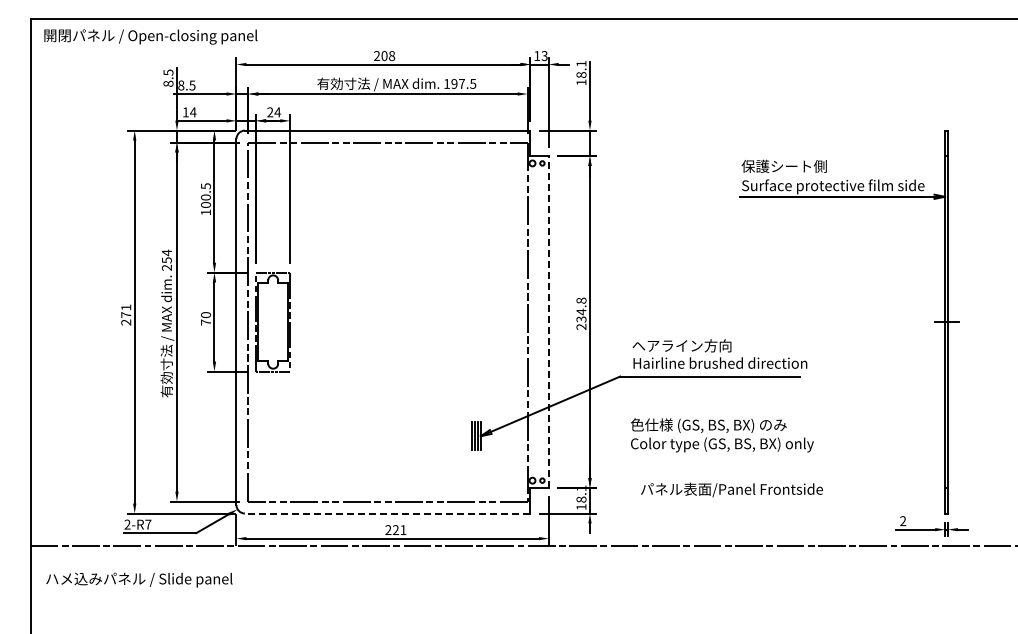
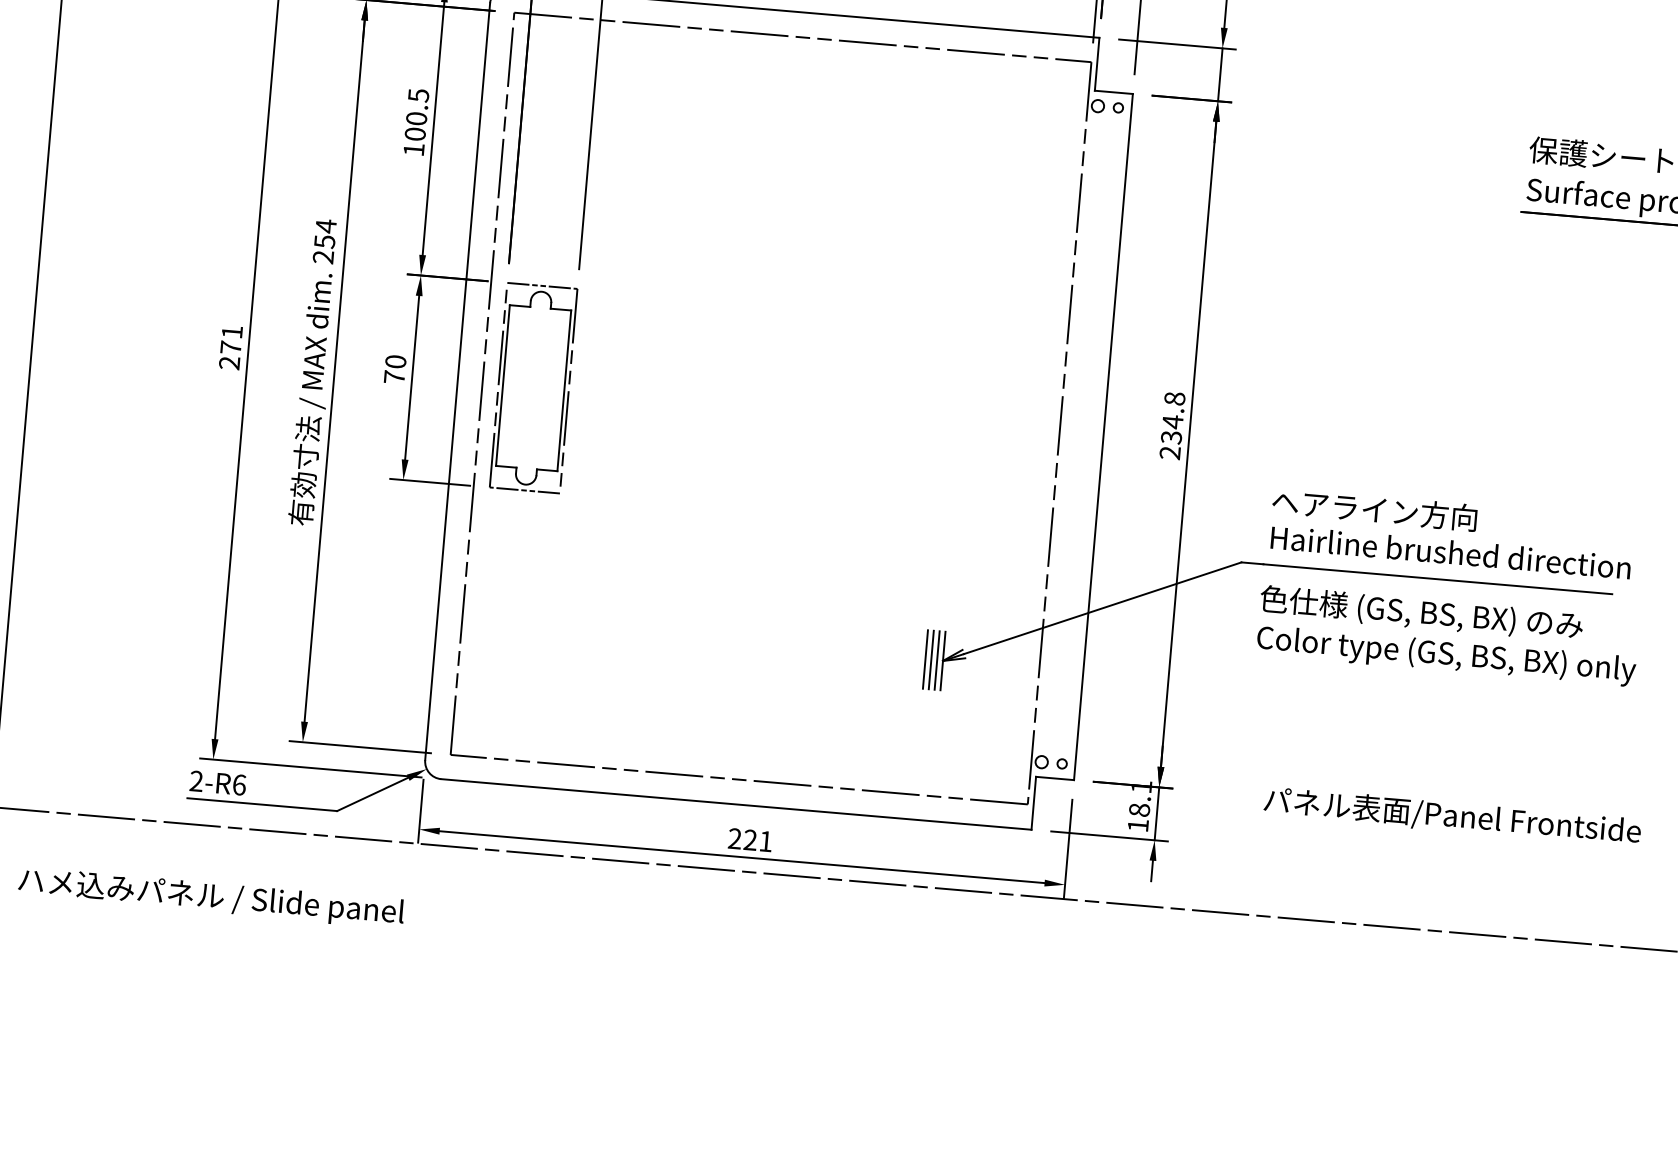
line: (548, 322) -> (1102, 437), dashed -> solid
text: (722, 435) -> (1448, 636), moved
line: (387, 513) -> (736, 804), dashed -> solid
text: (148, 524) -> (239, 784), 2-R7 -> 2-R6

